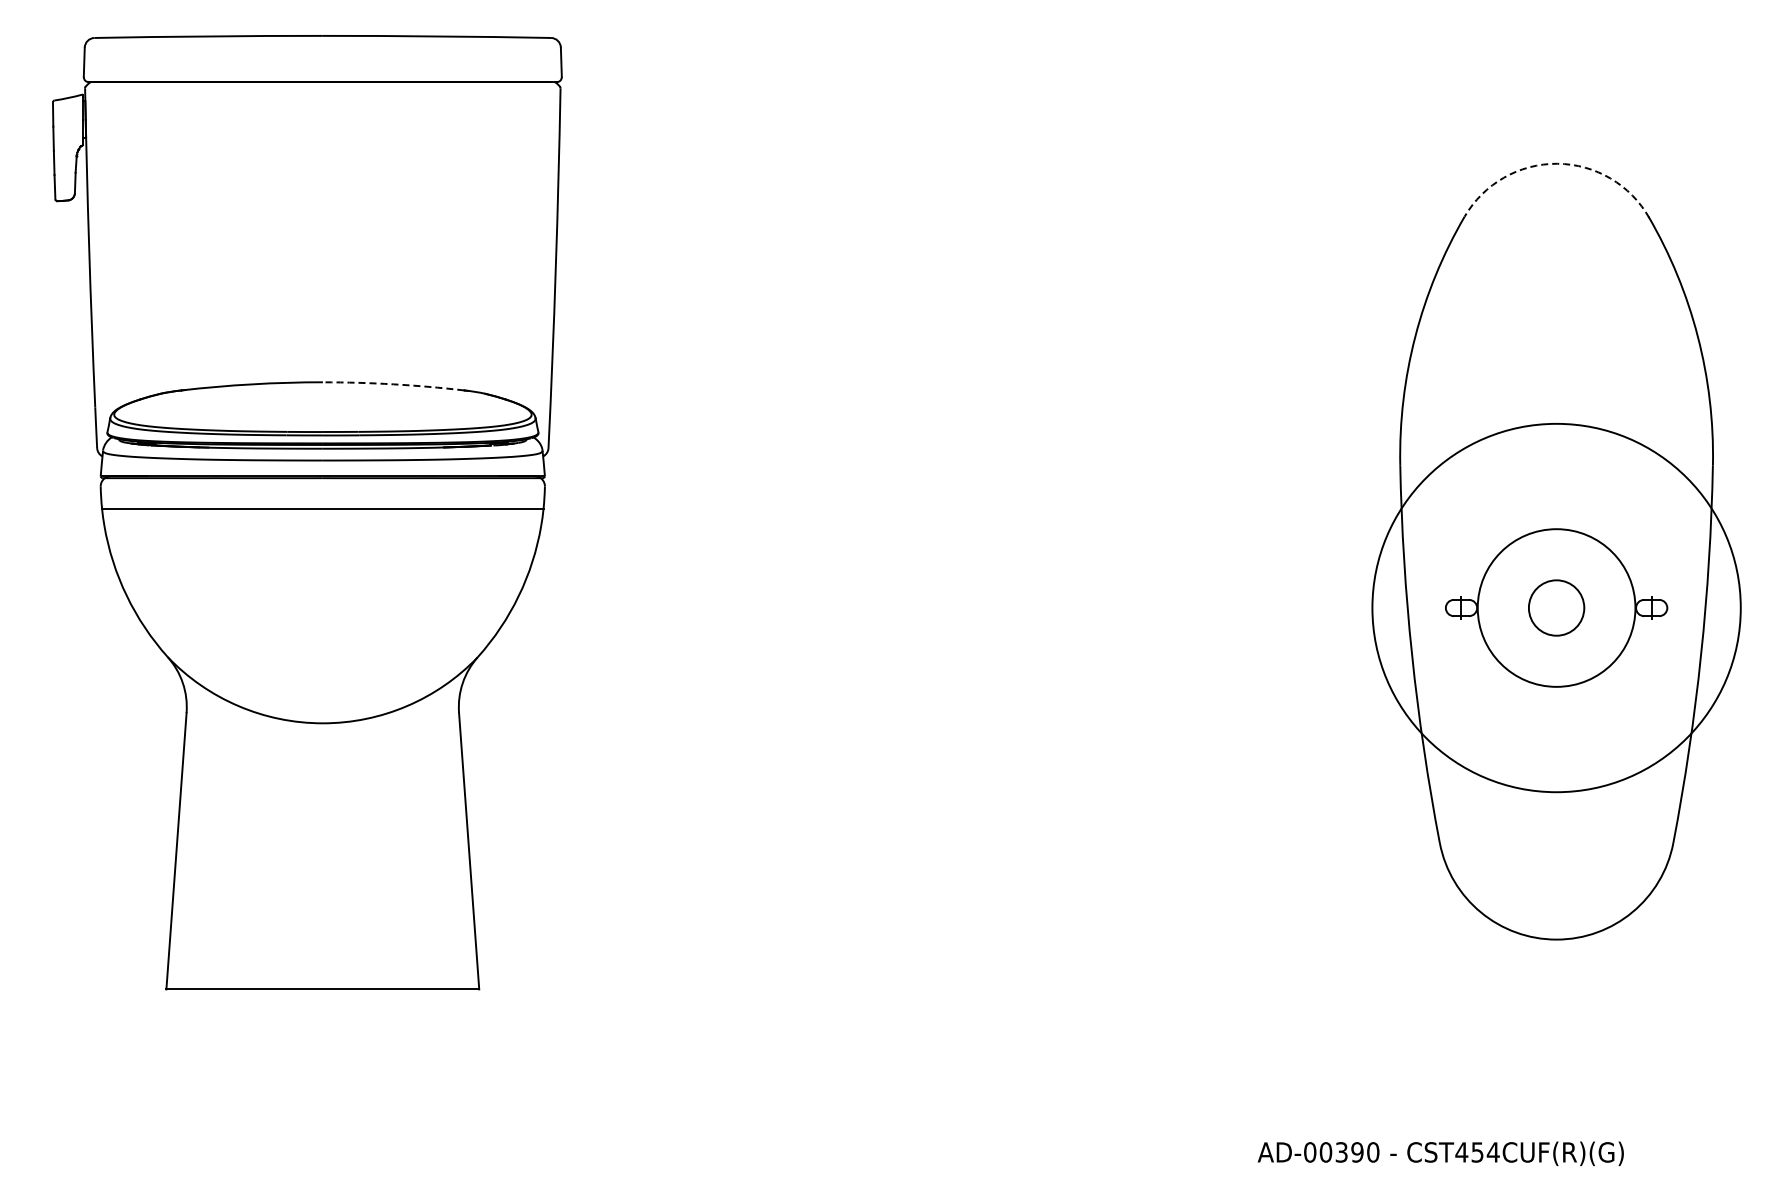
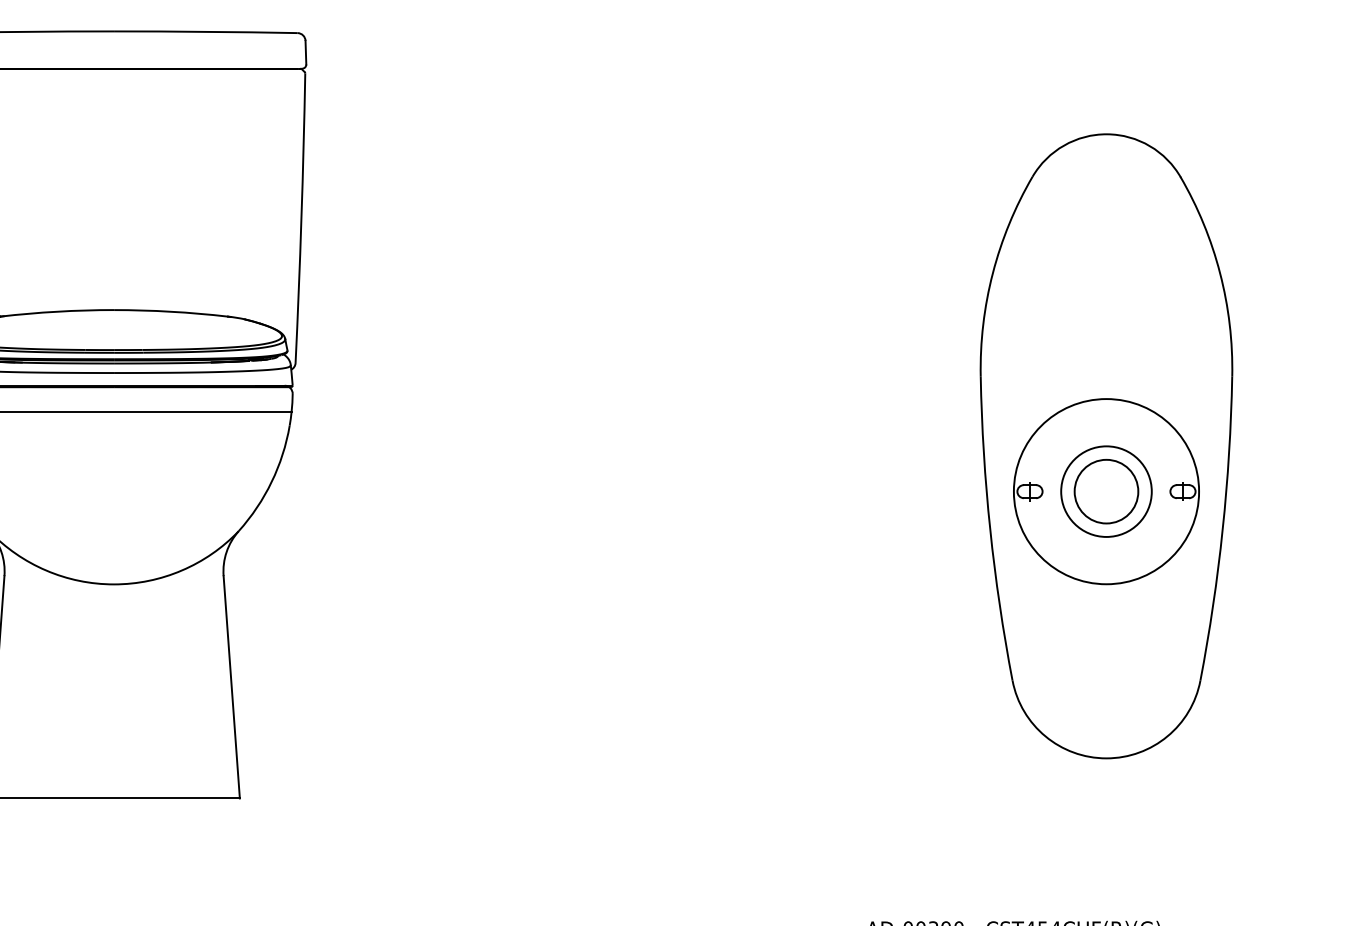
arc: (1557, 163) -> (1107, 134), dashed -> solid
arc: (393, 384) -> (170, 311), dashed -> solid
circle: (1556, 607) -> (1106, 491), size x0.62
circle: (1556, 607) -> (1106, 491), size x0.71
circle: (1556, 607) -> (1106, 491), size x1.43

